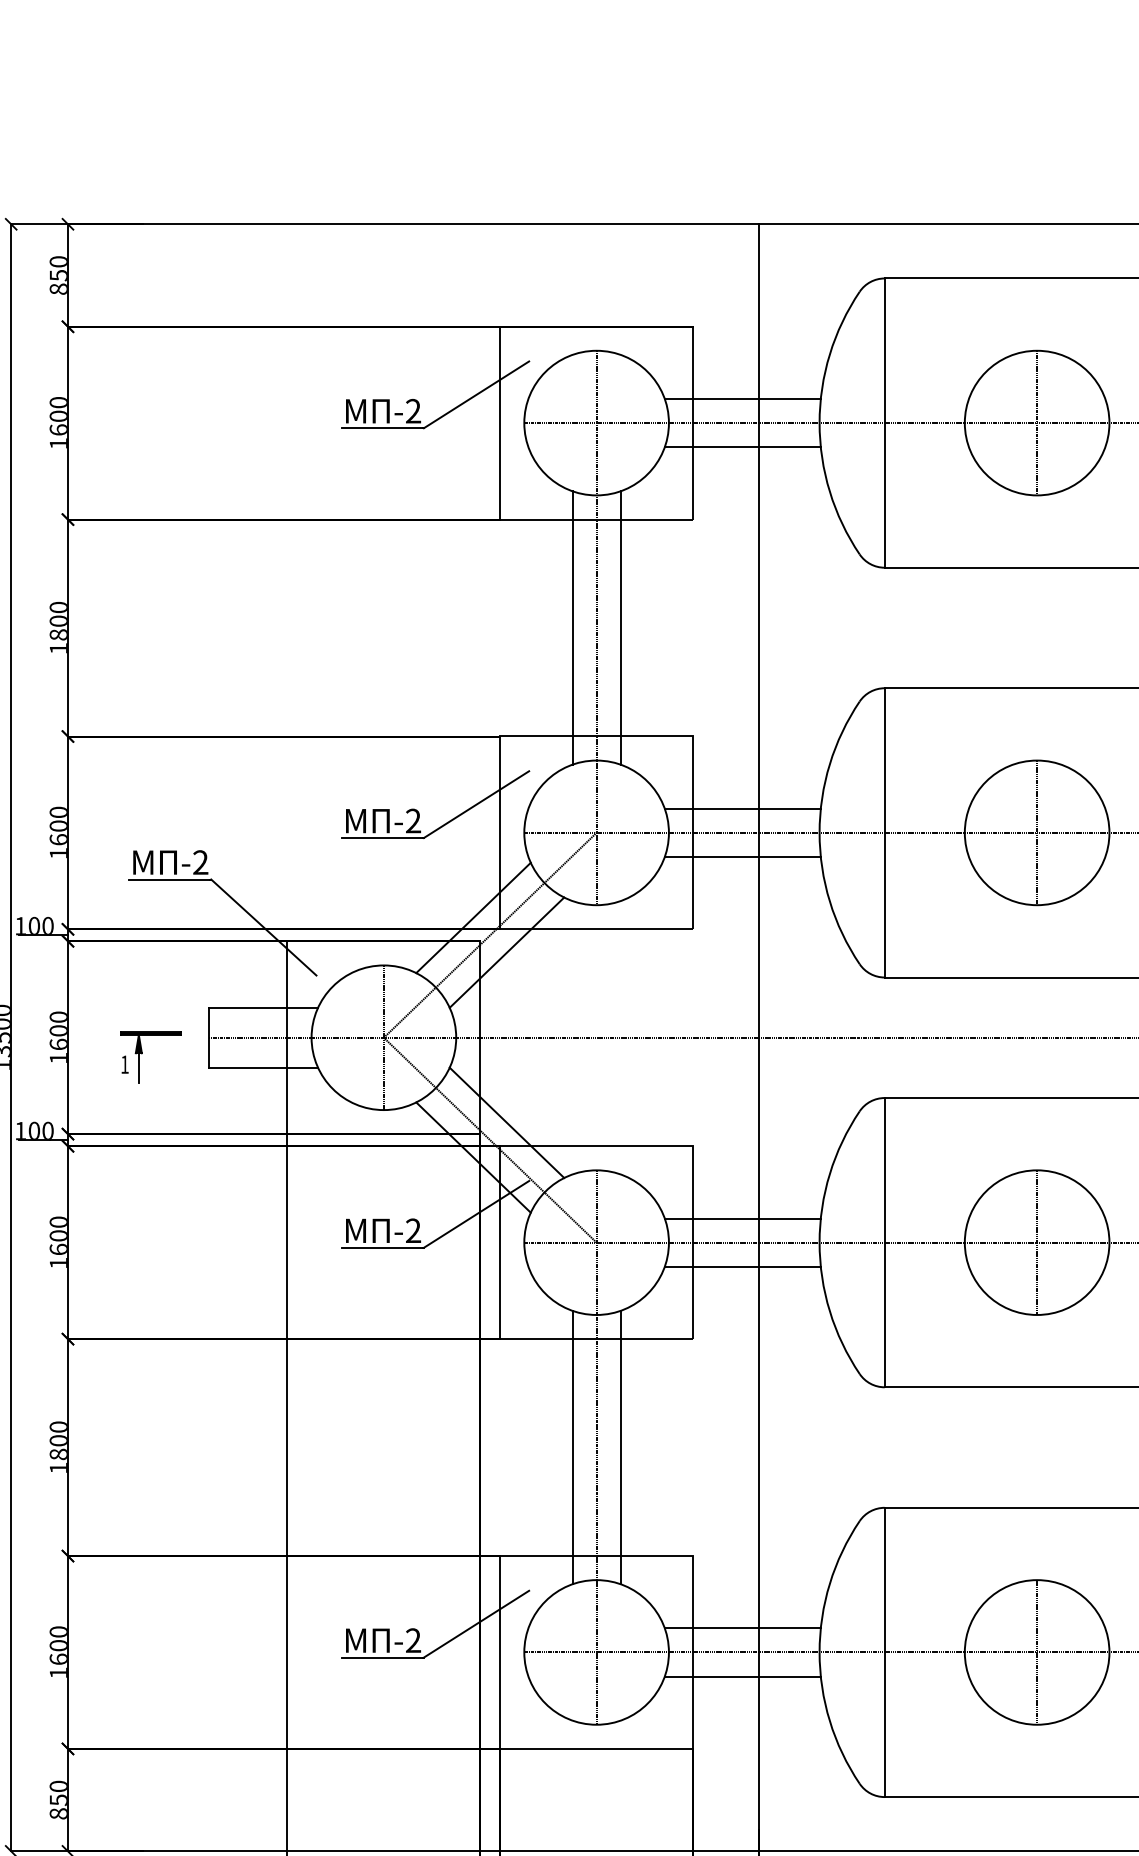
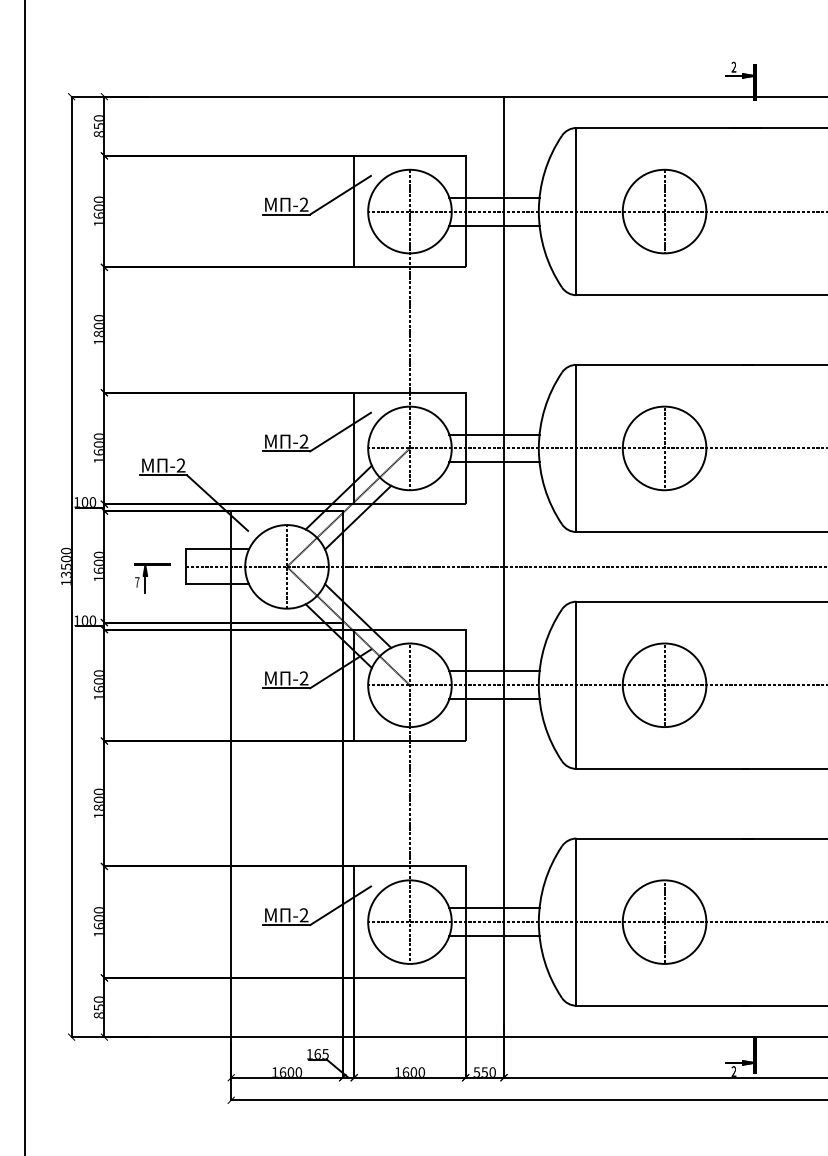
line: (573, 628) -> (396, 330), removed
line: (620, 628) -> (423, 330), removed
text: (125, 1064) -> (137, 582), 1 -> 7
line: (573, 1447) -> (396, 803), removed
line: (620, 1447) -> (423, 803), removed

